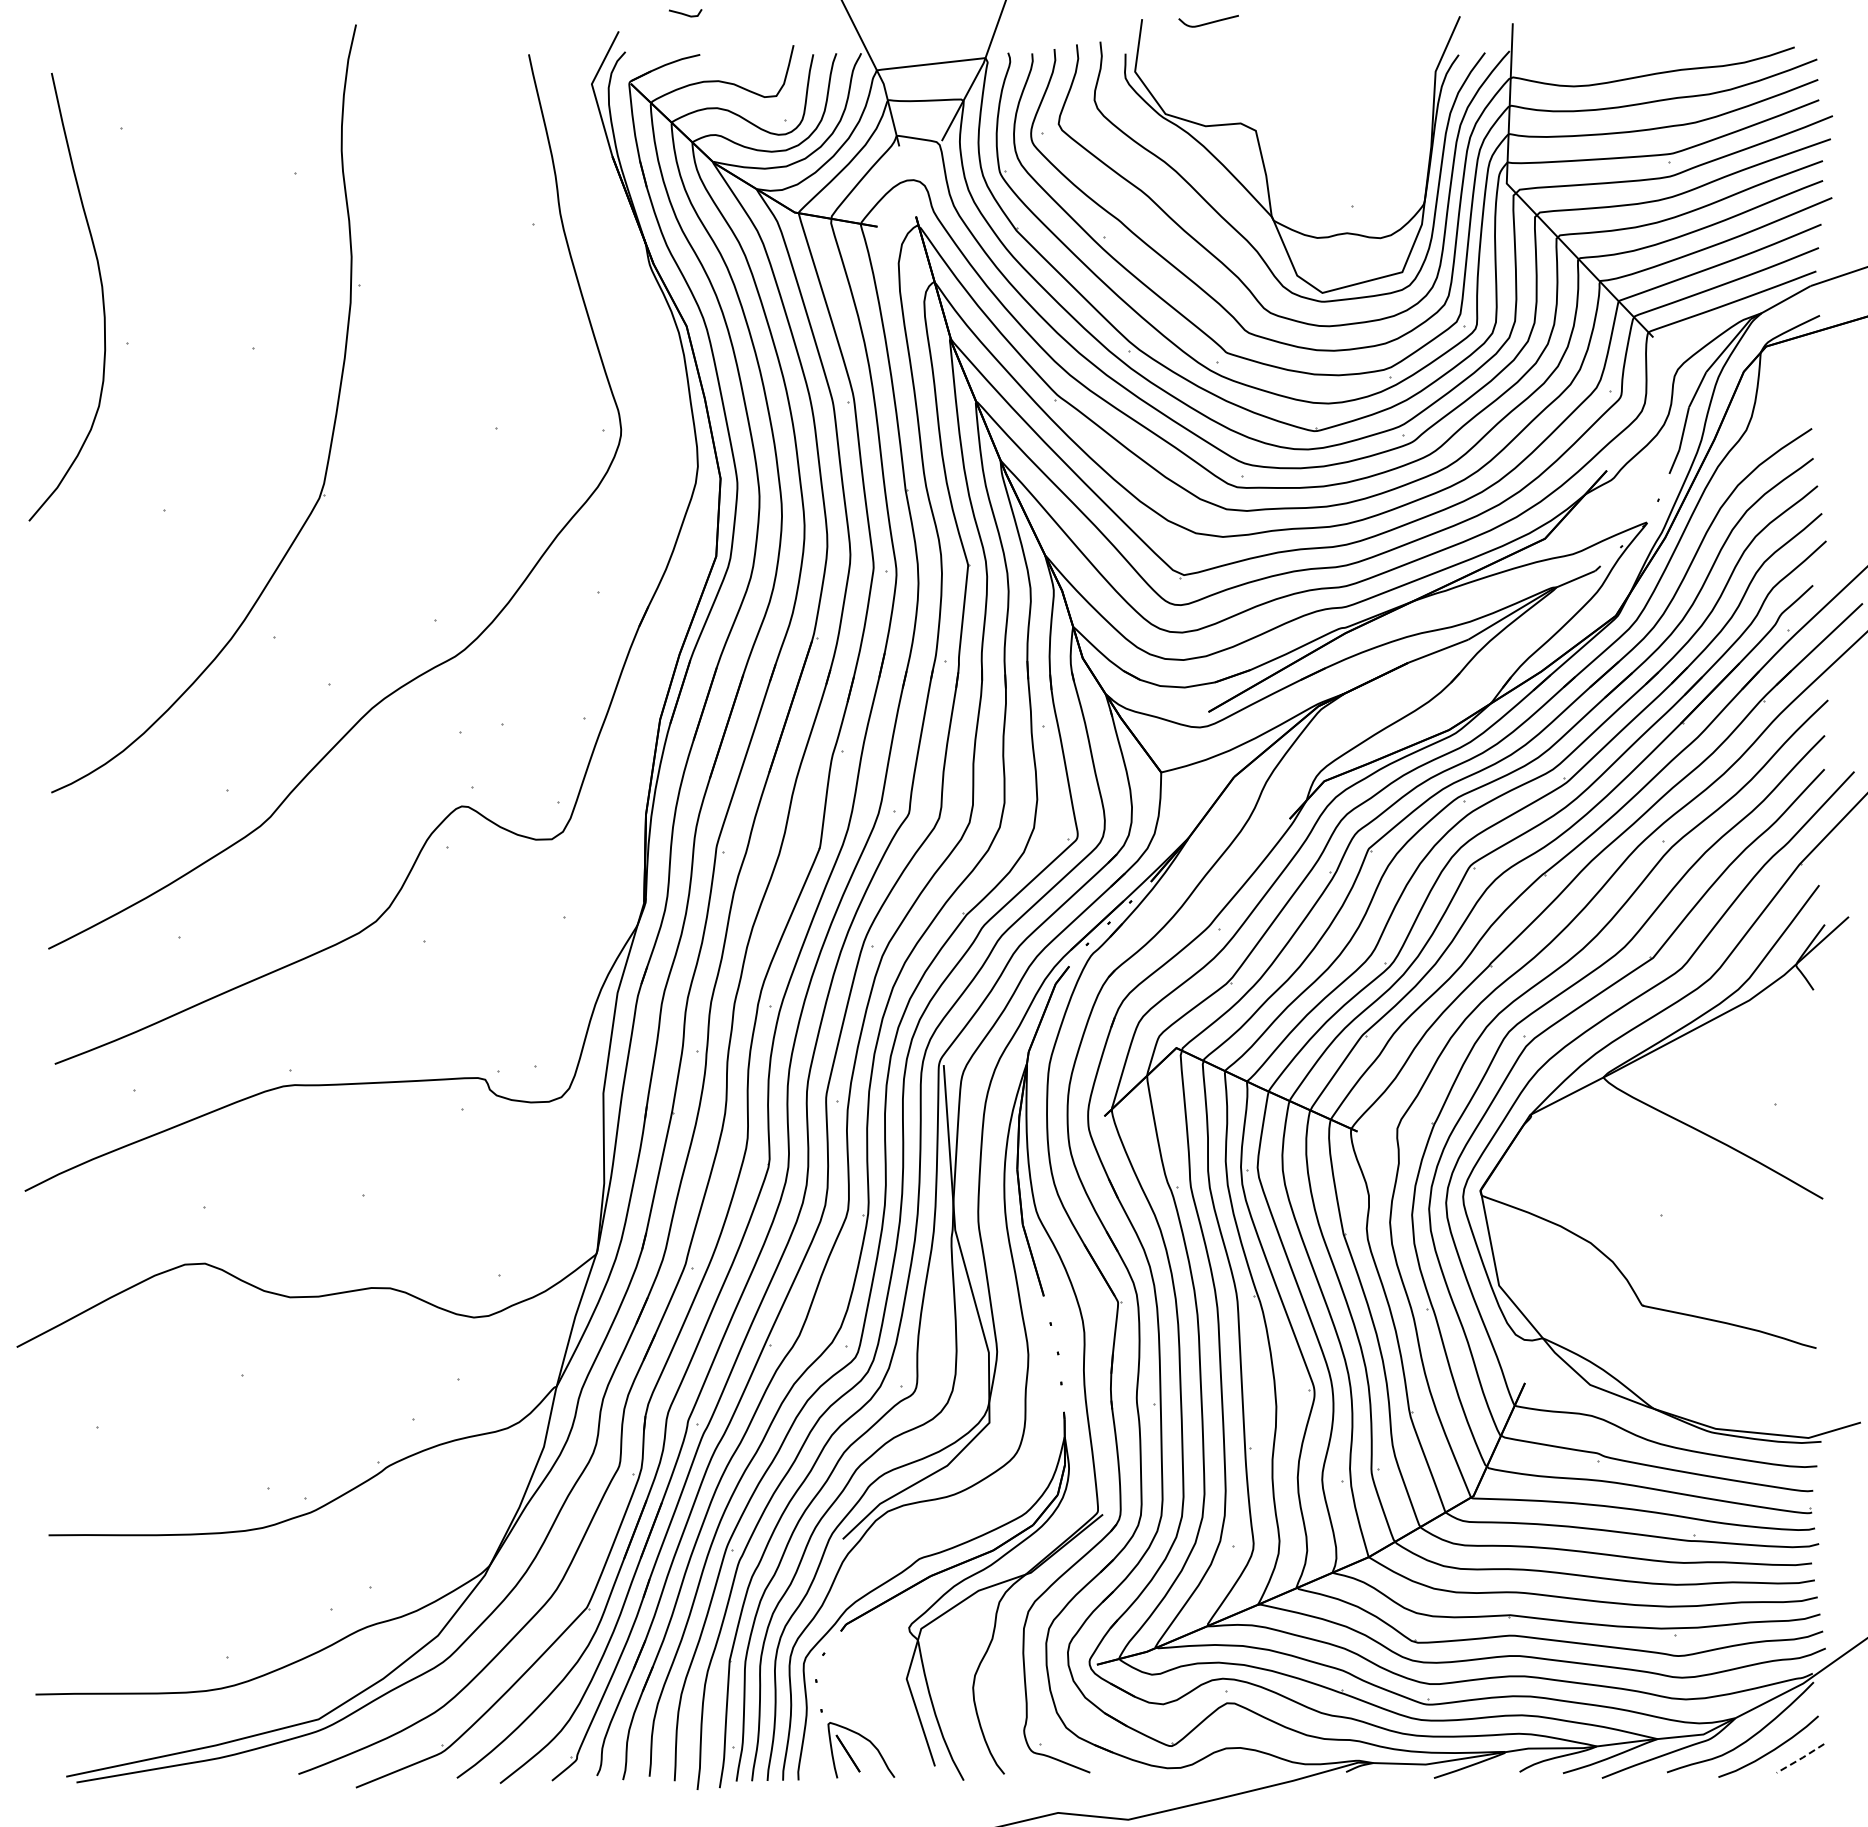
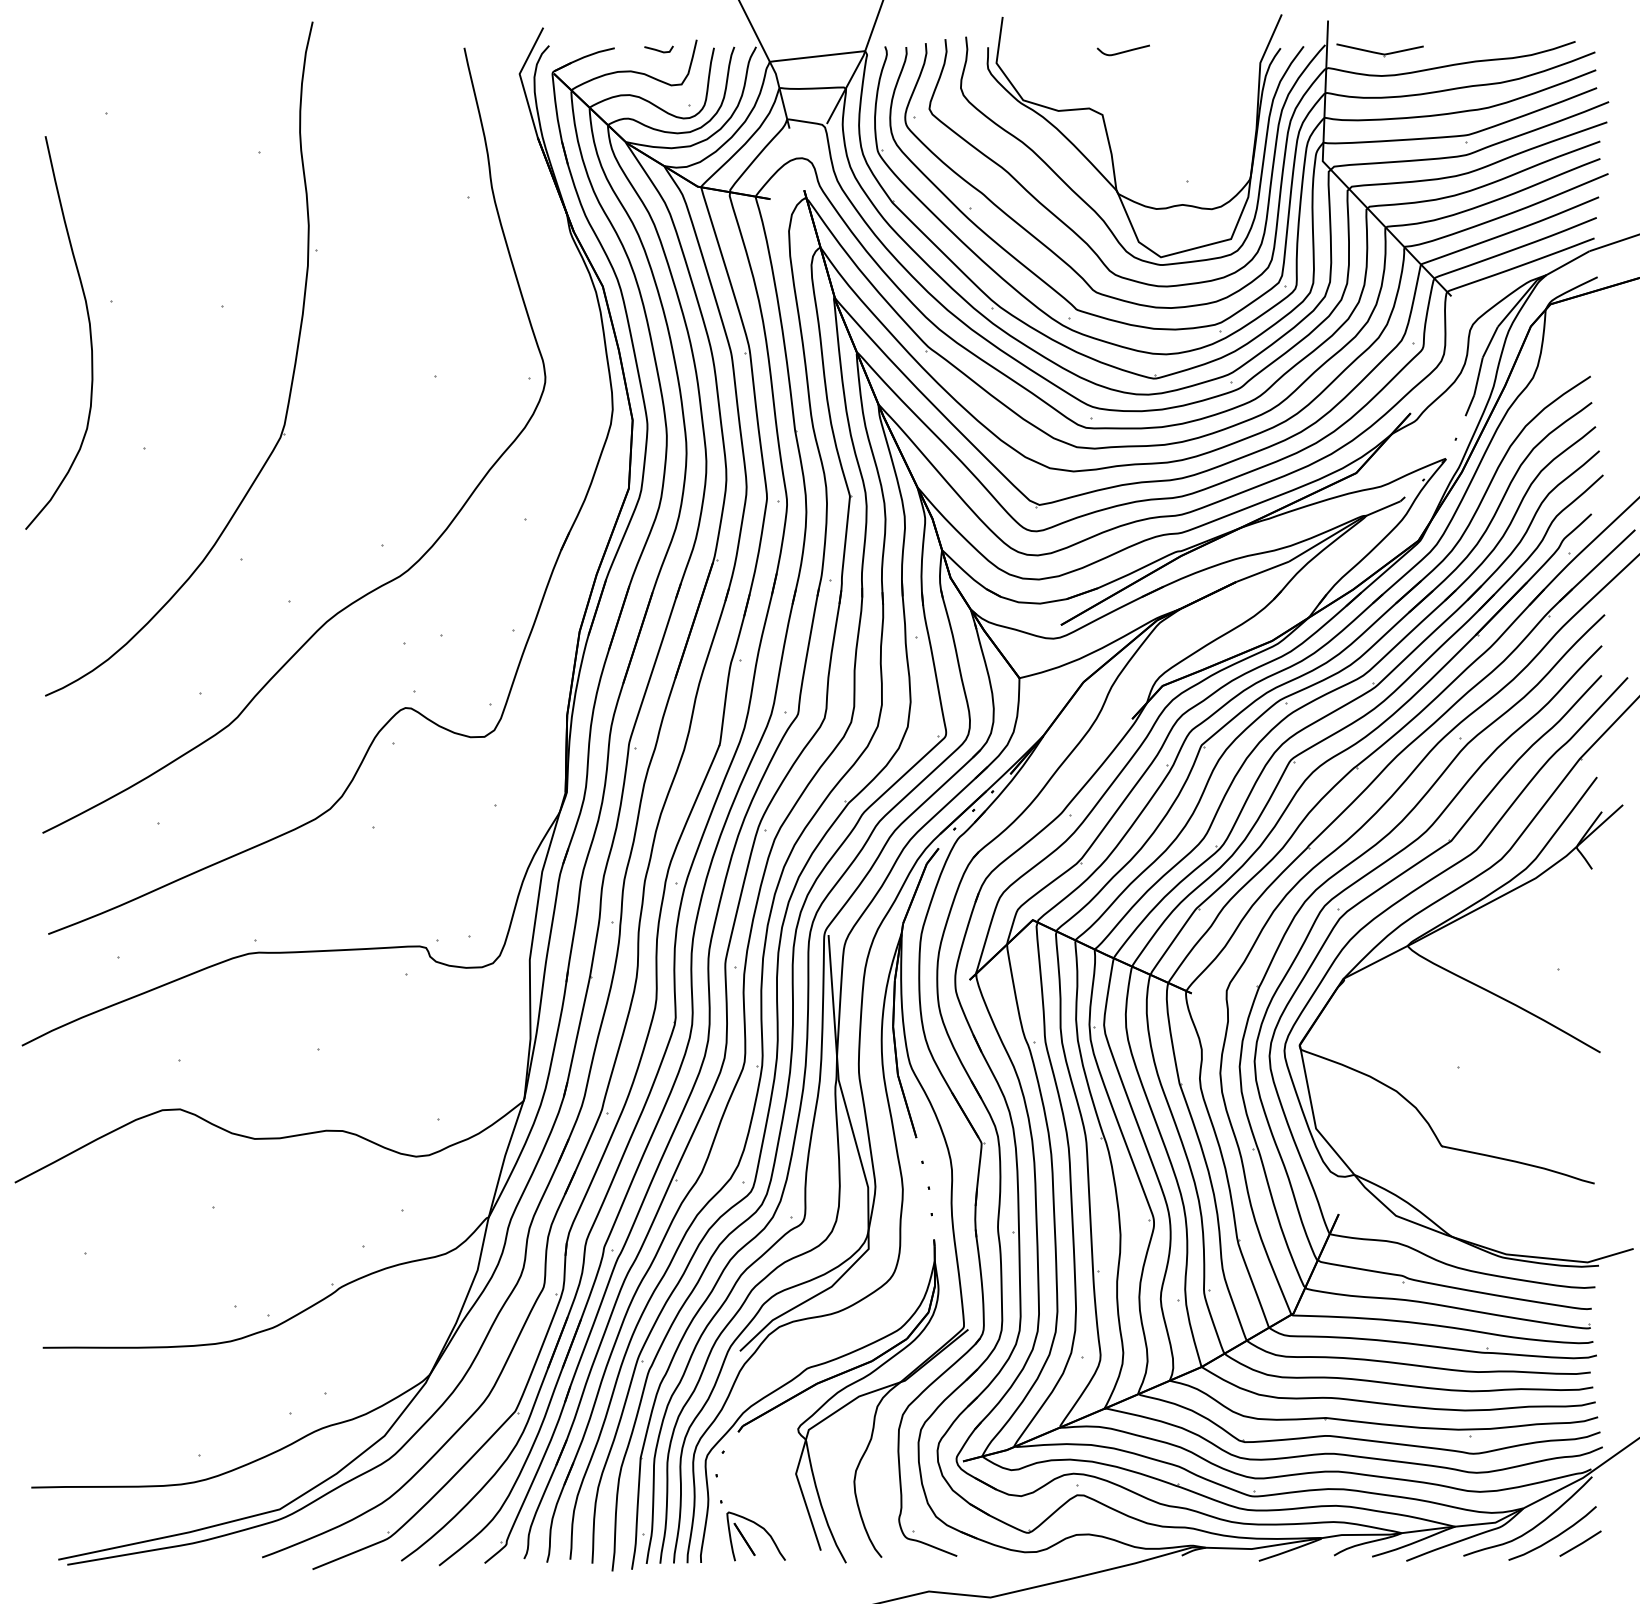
line: (685, 13) -> (658, 49), moved
curve: (1208, 22) -> (1123, 51), moved
part: (1571, 56) -> (1379, 49), added
curve: (101, 293) -> (89, 329), moved
line: (1801, 1758) -> (1581, 1543), dashed -> solid

